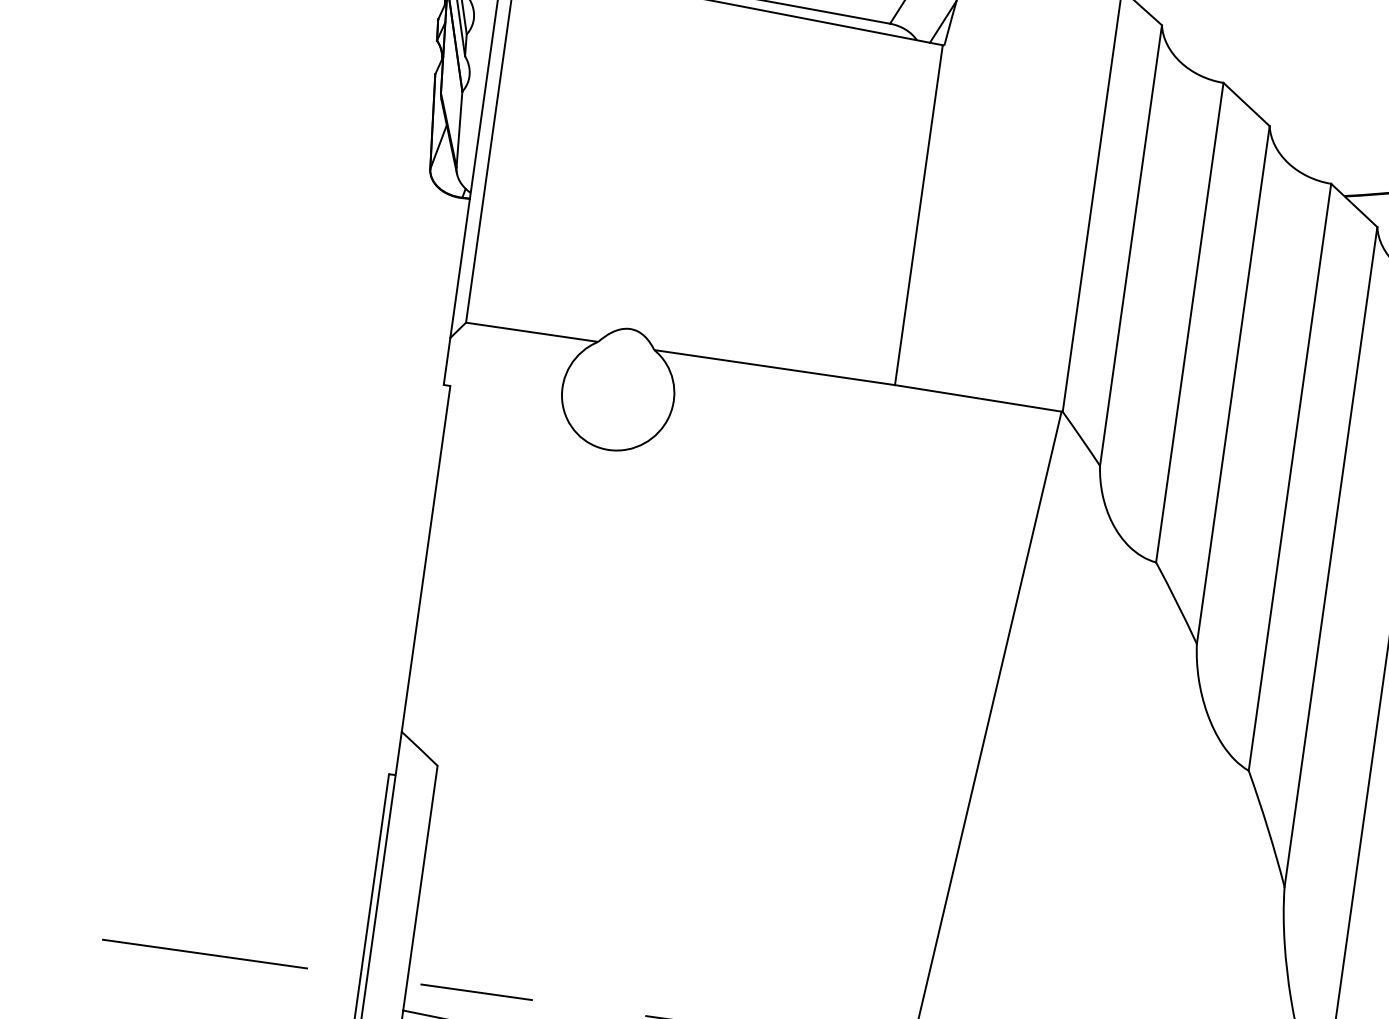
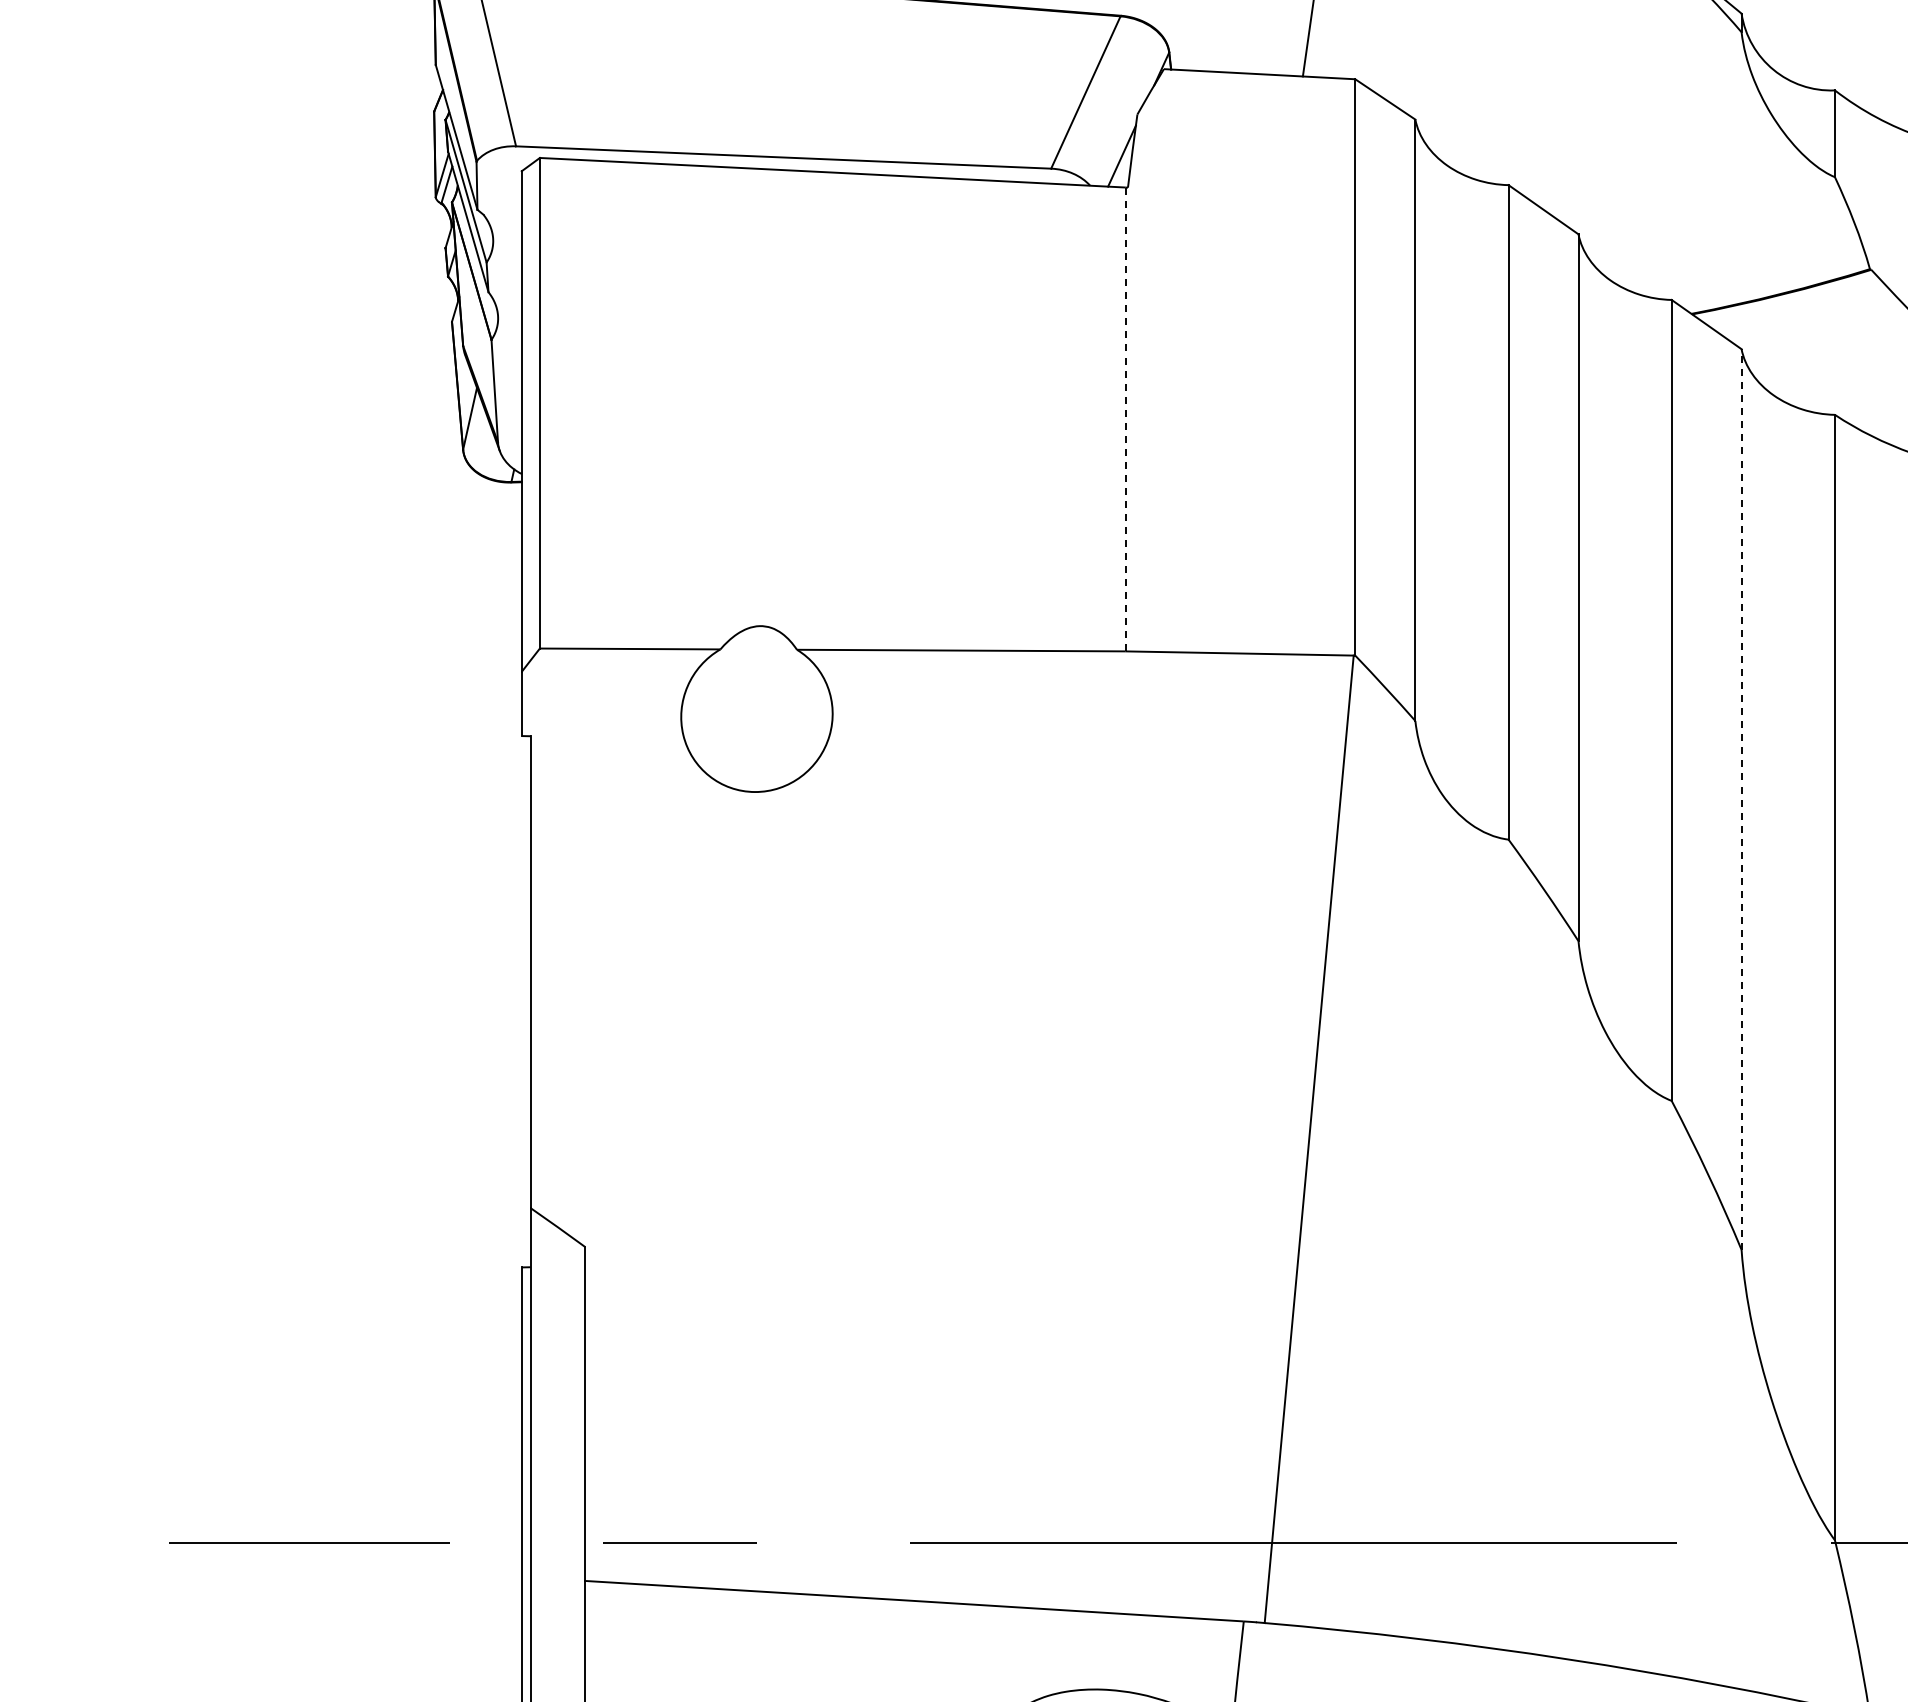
line: (918, 215) -> (1125, 419), solid -> dashed
line: (1330, 557) -> (1741, 799), solid -> dashed

